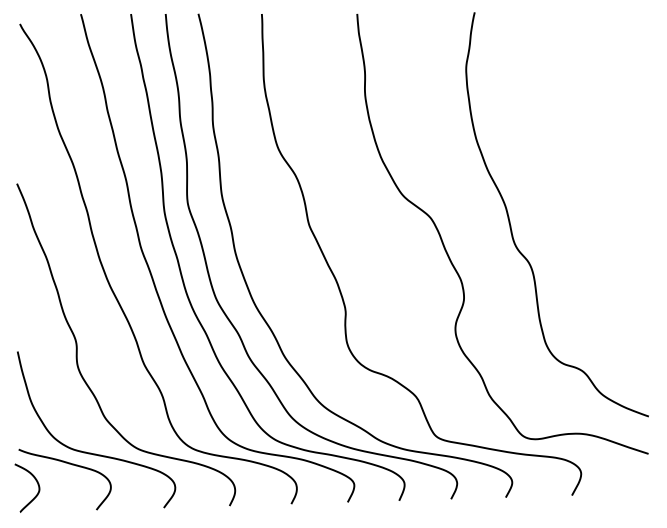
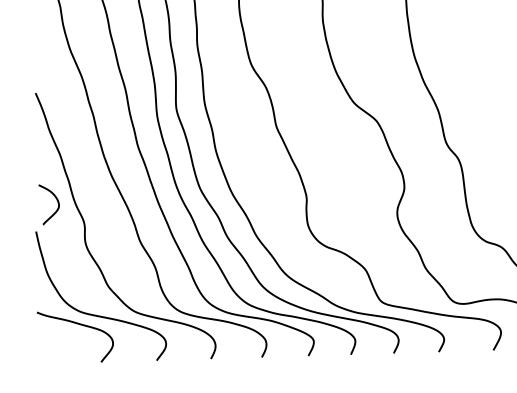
curve: (36, 482) -> (56, 200), moved

